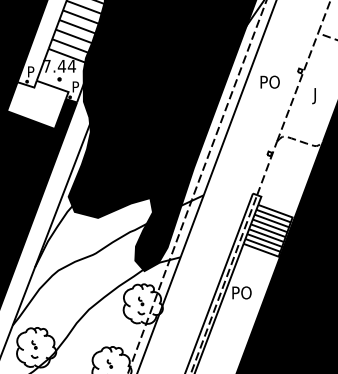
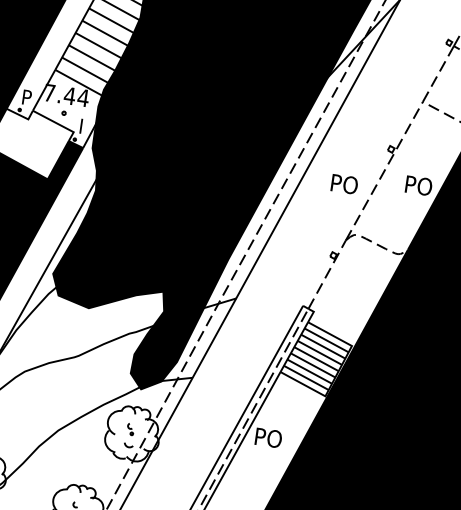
text: (269, 81) -> (343, 183), moved
text: (76, 84) -> (85, 123), P -> I
text: (322, 95) -> (416, 186), J -> PO

